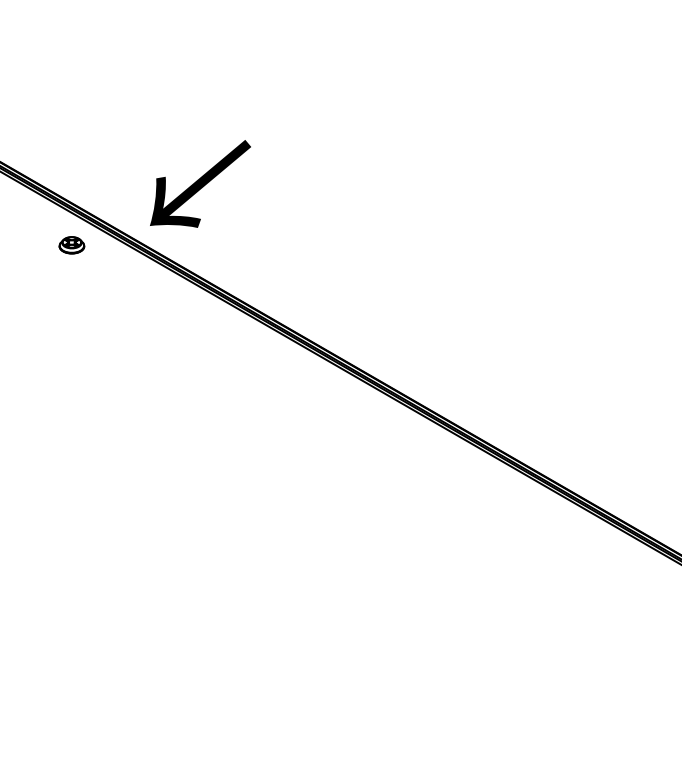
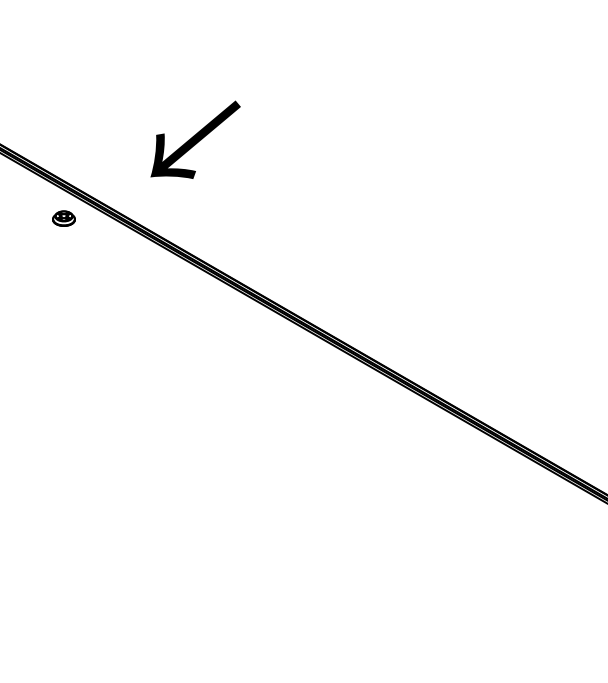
text: (200, 183) -> (195, 139), moved

